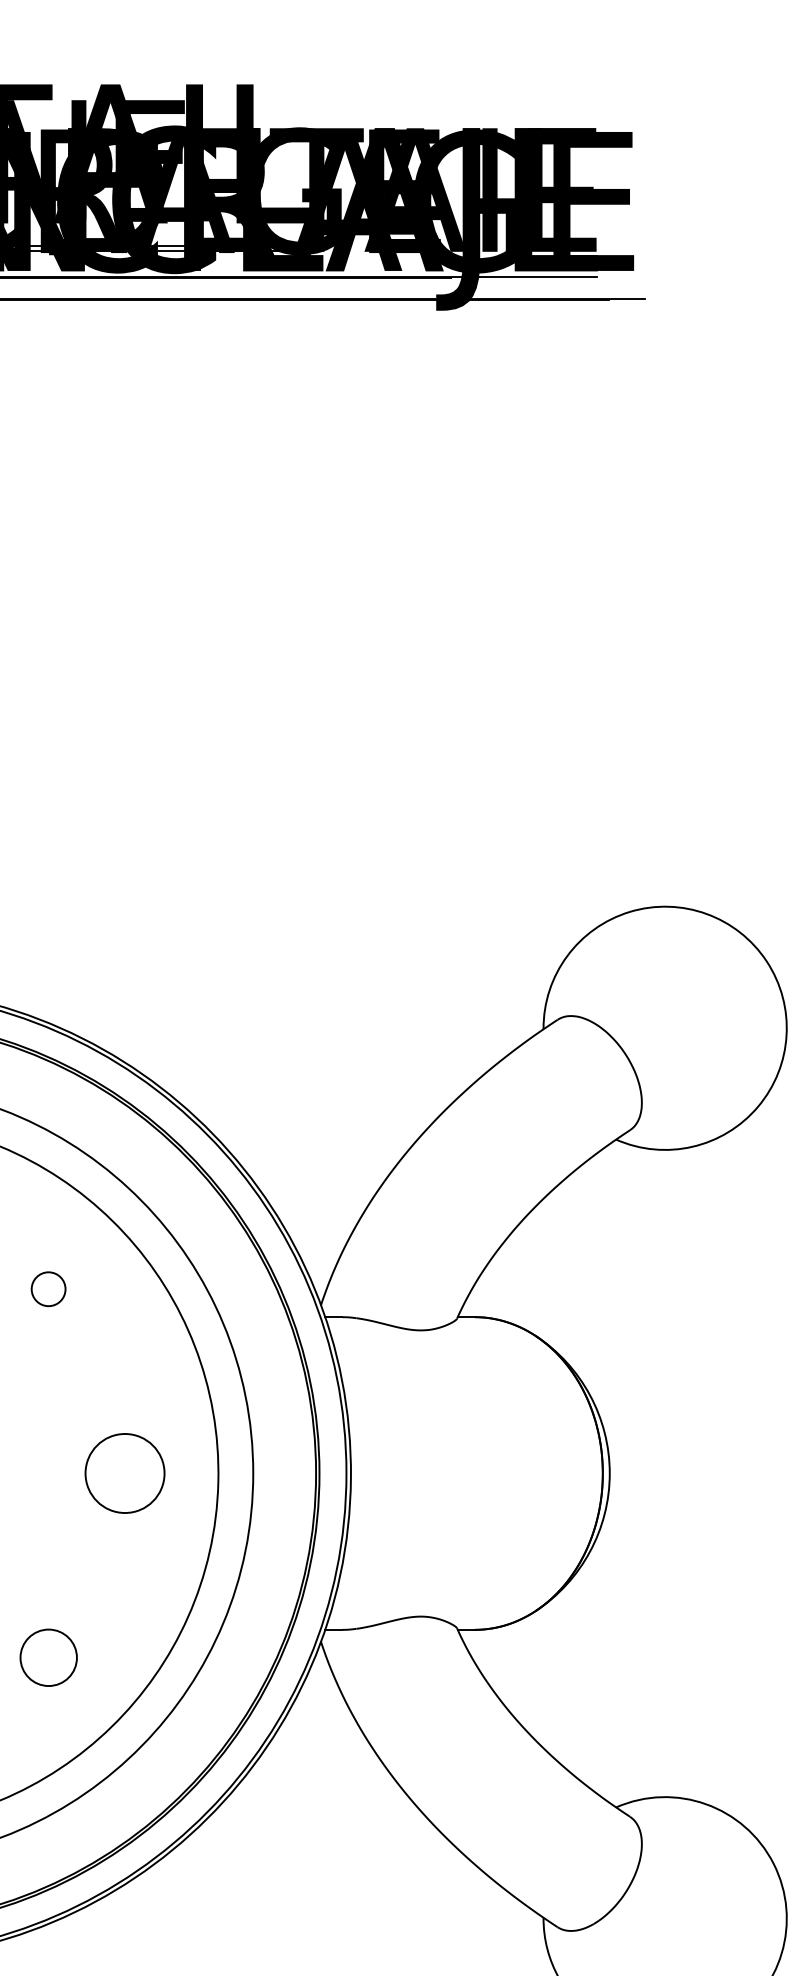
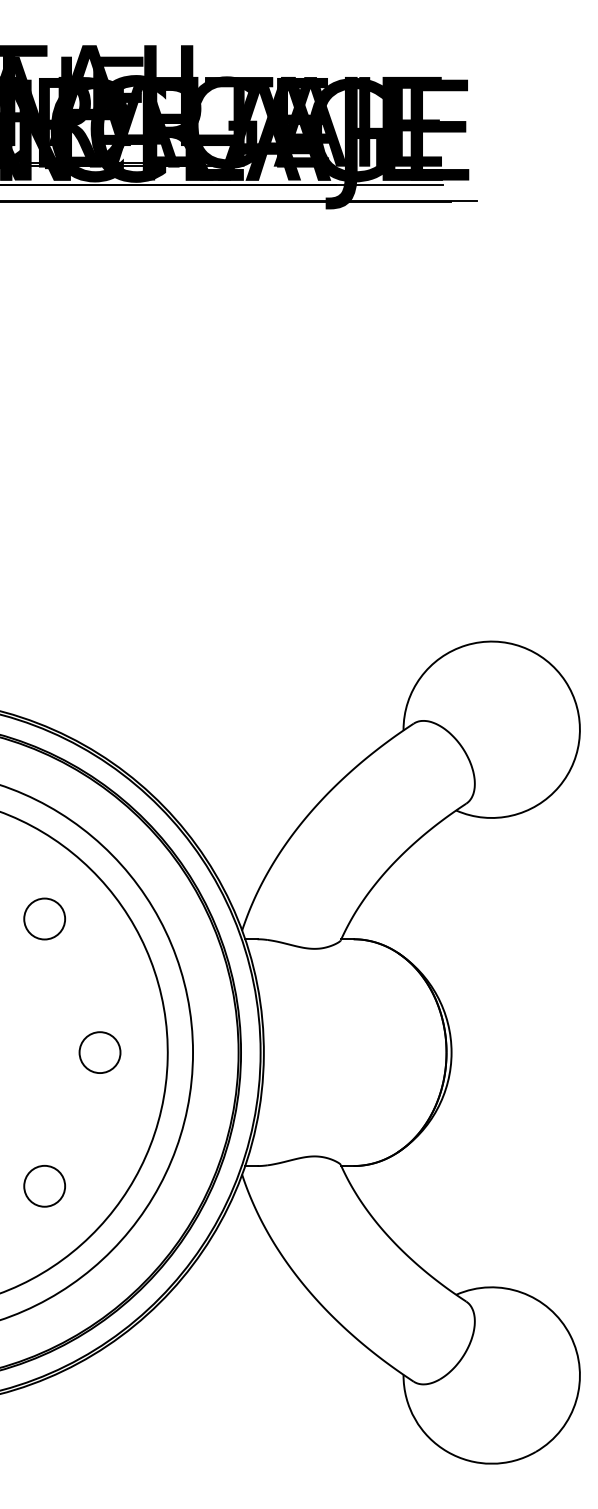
circle: (48, 1288) -> (44, 918), size x1.67
circle: (124, 1473) -> (99, 1052), size x0.71

